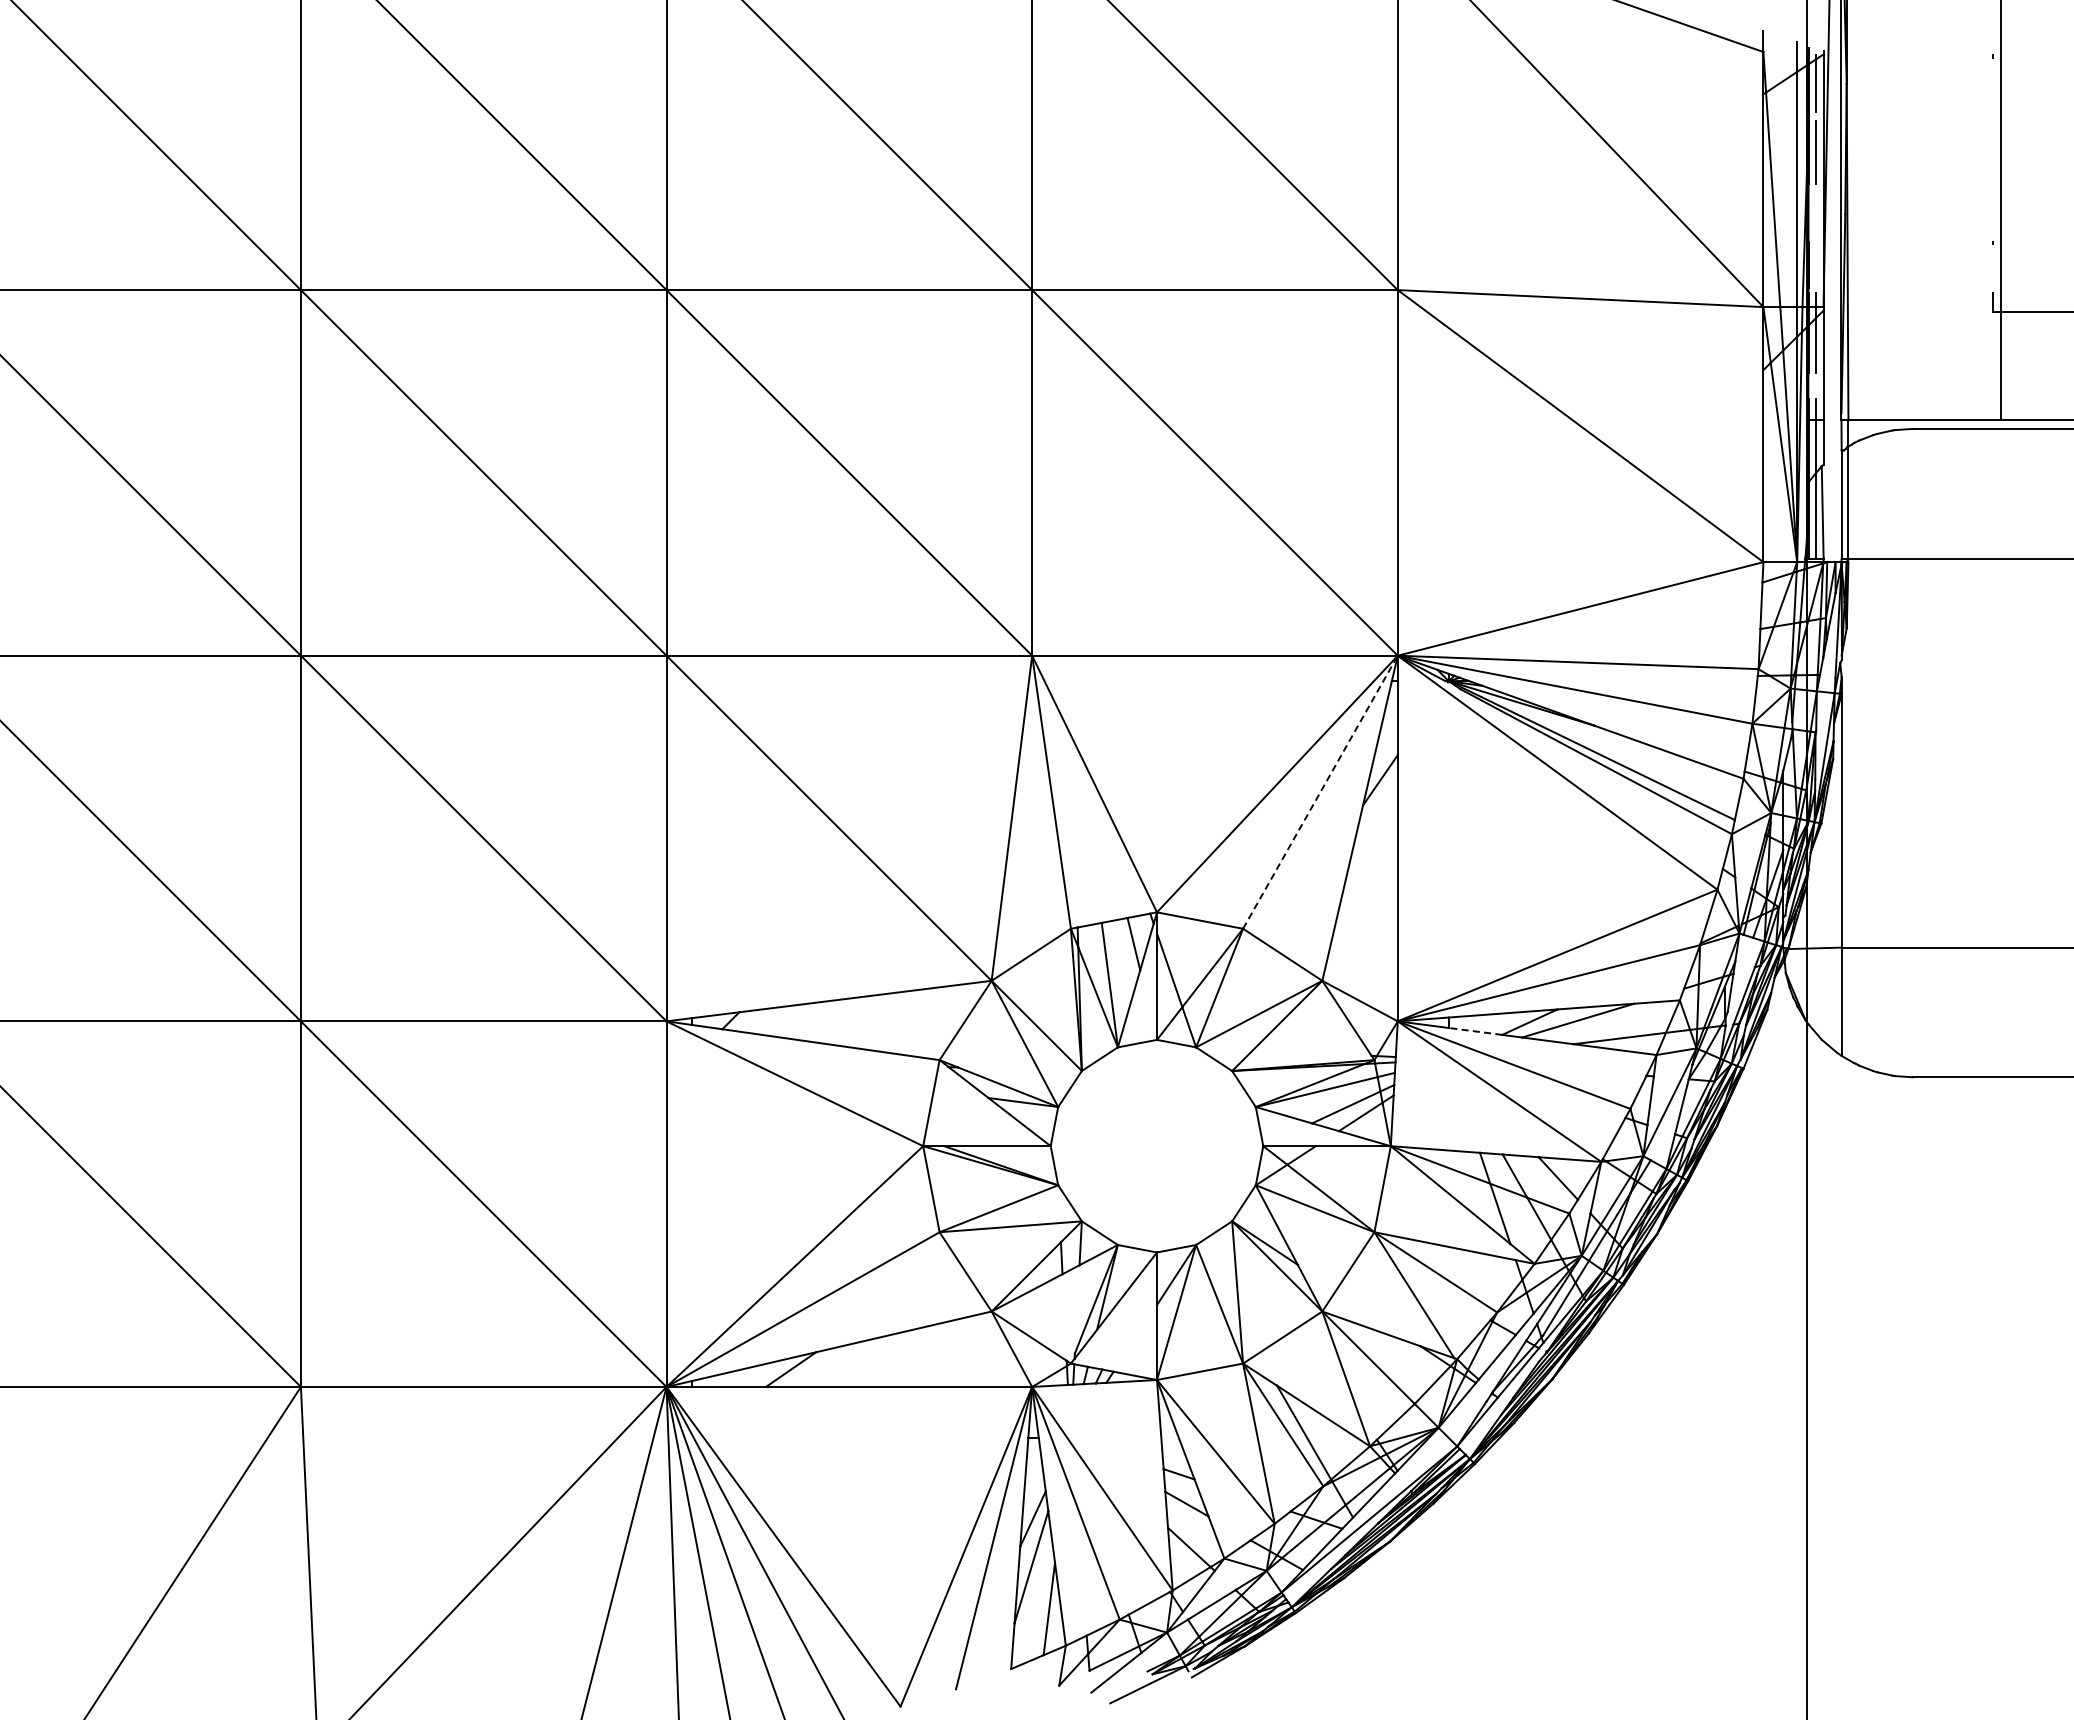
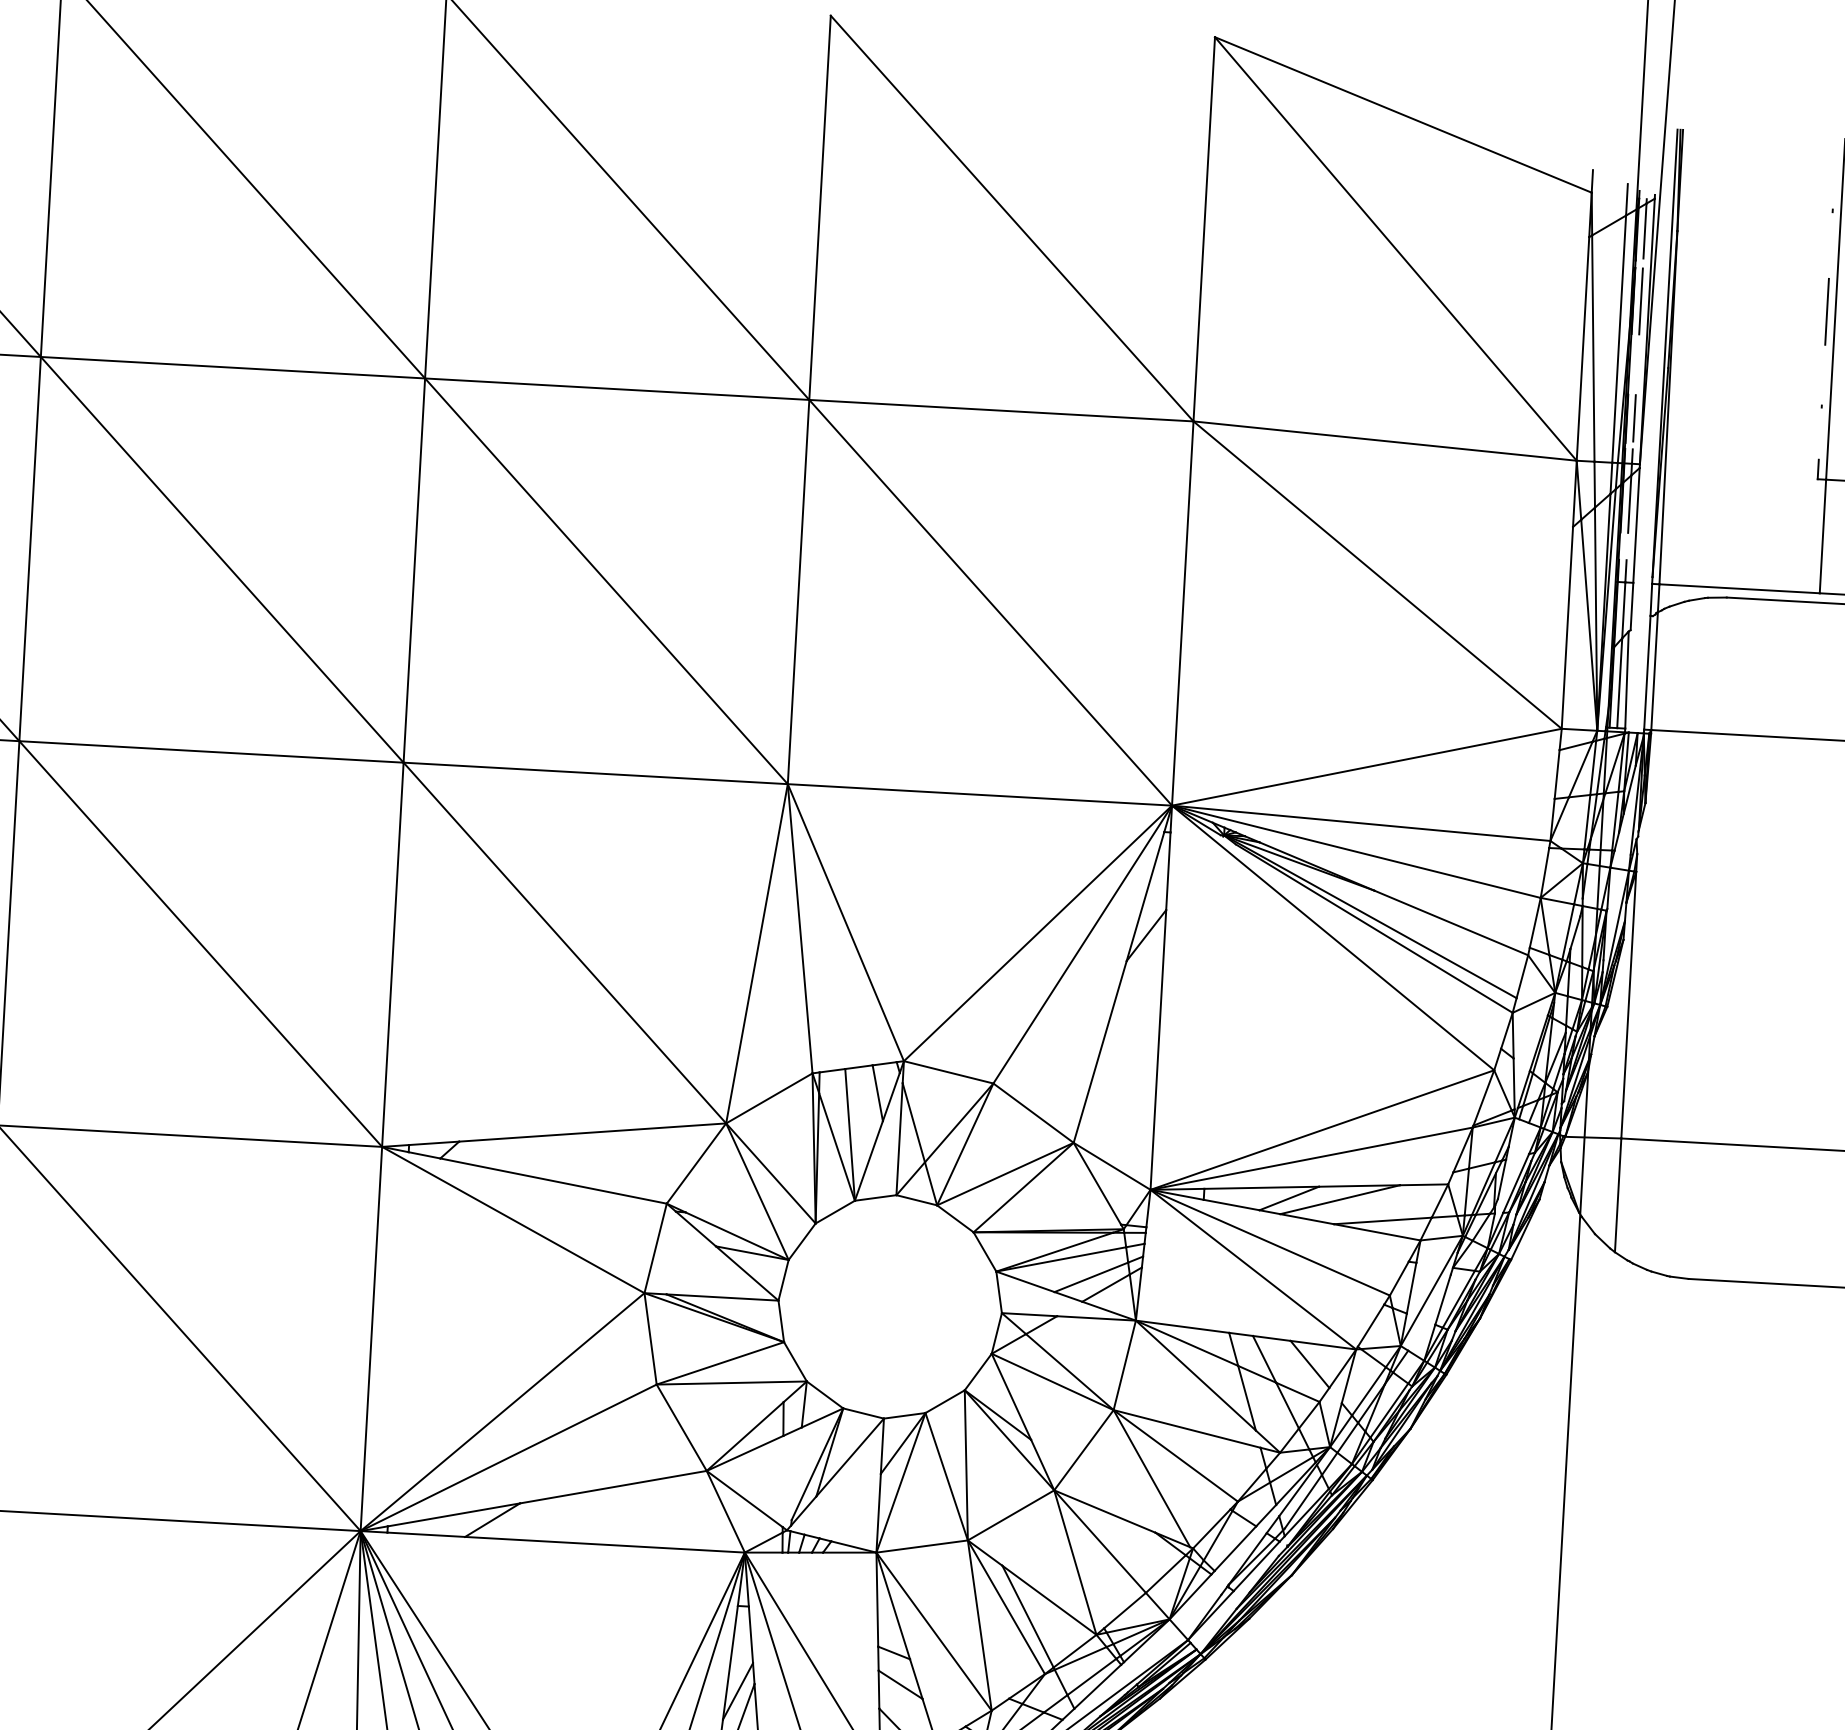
line: (1992, 152) -> (1826, 311), added
line: (1815, 263) -> (1634, 418), added
line: (1320, 792) -> (1082, 944), dashed -> solid
line: (1475, 1031) -> (1231, 1205), dashed -> solid

